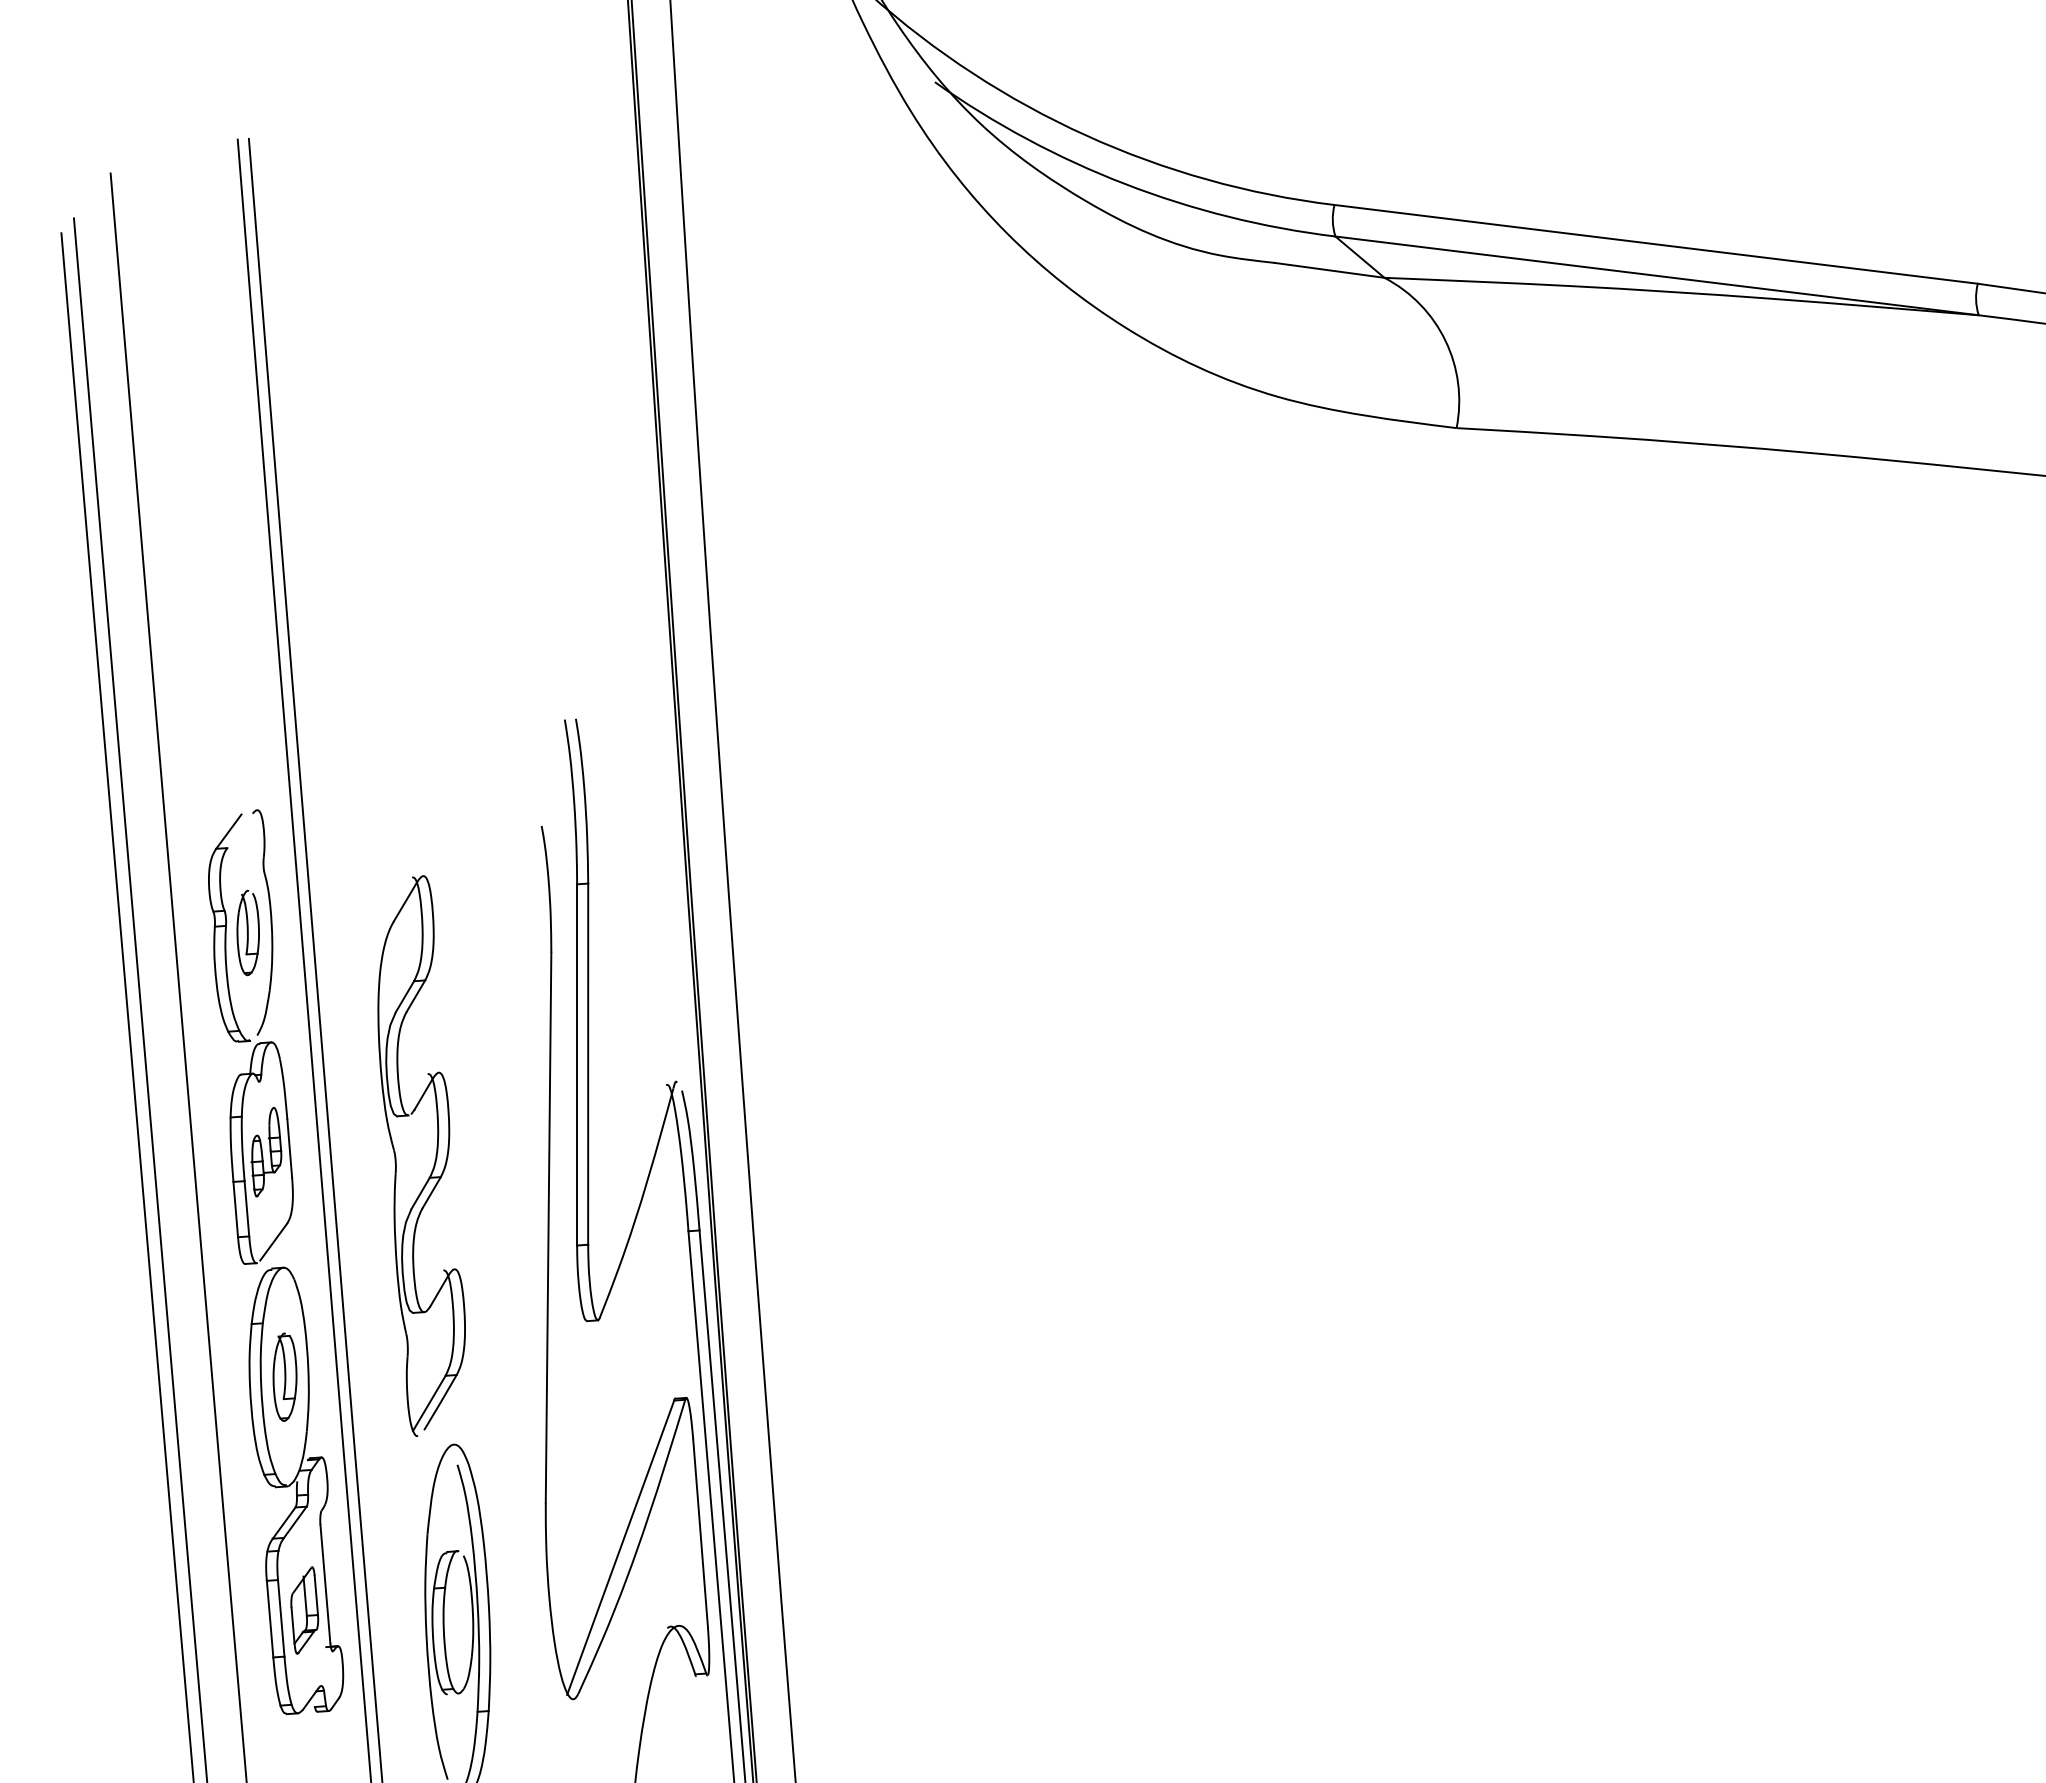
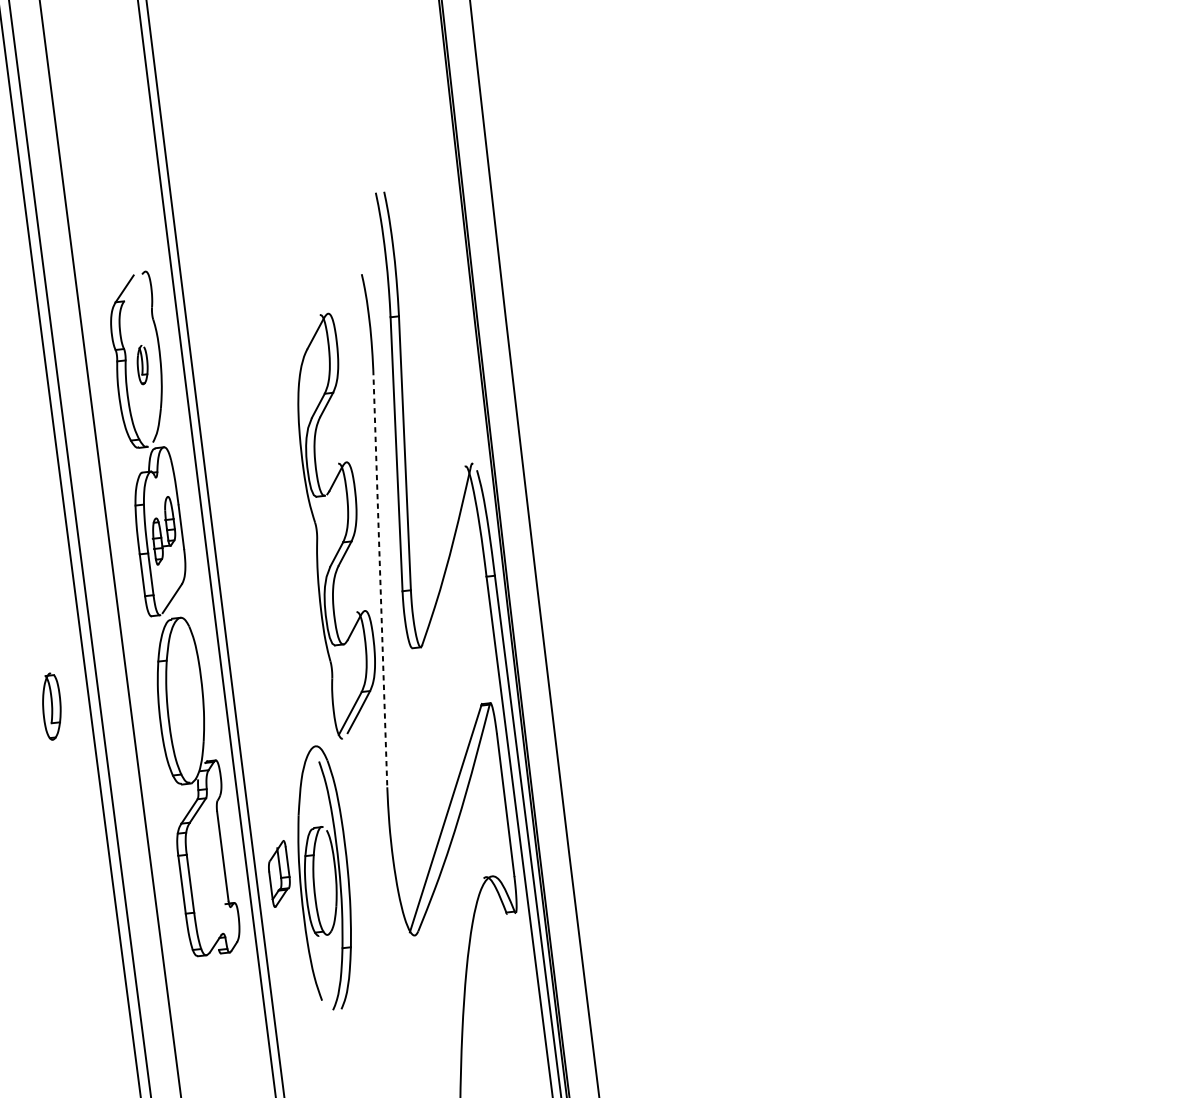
part: (247, 932) -> (142, 364), size x0.6
part: (421, 1155) -> (336, 525), moved
line: (548, 1228) -> (380, 579), solid -> dashed
part: (284, 1376) -> (51, 706), moved
part: (304, 1610) -> (279, 873), moved

